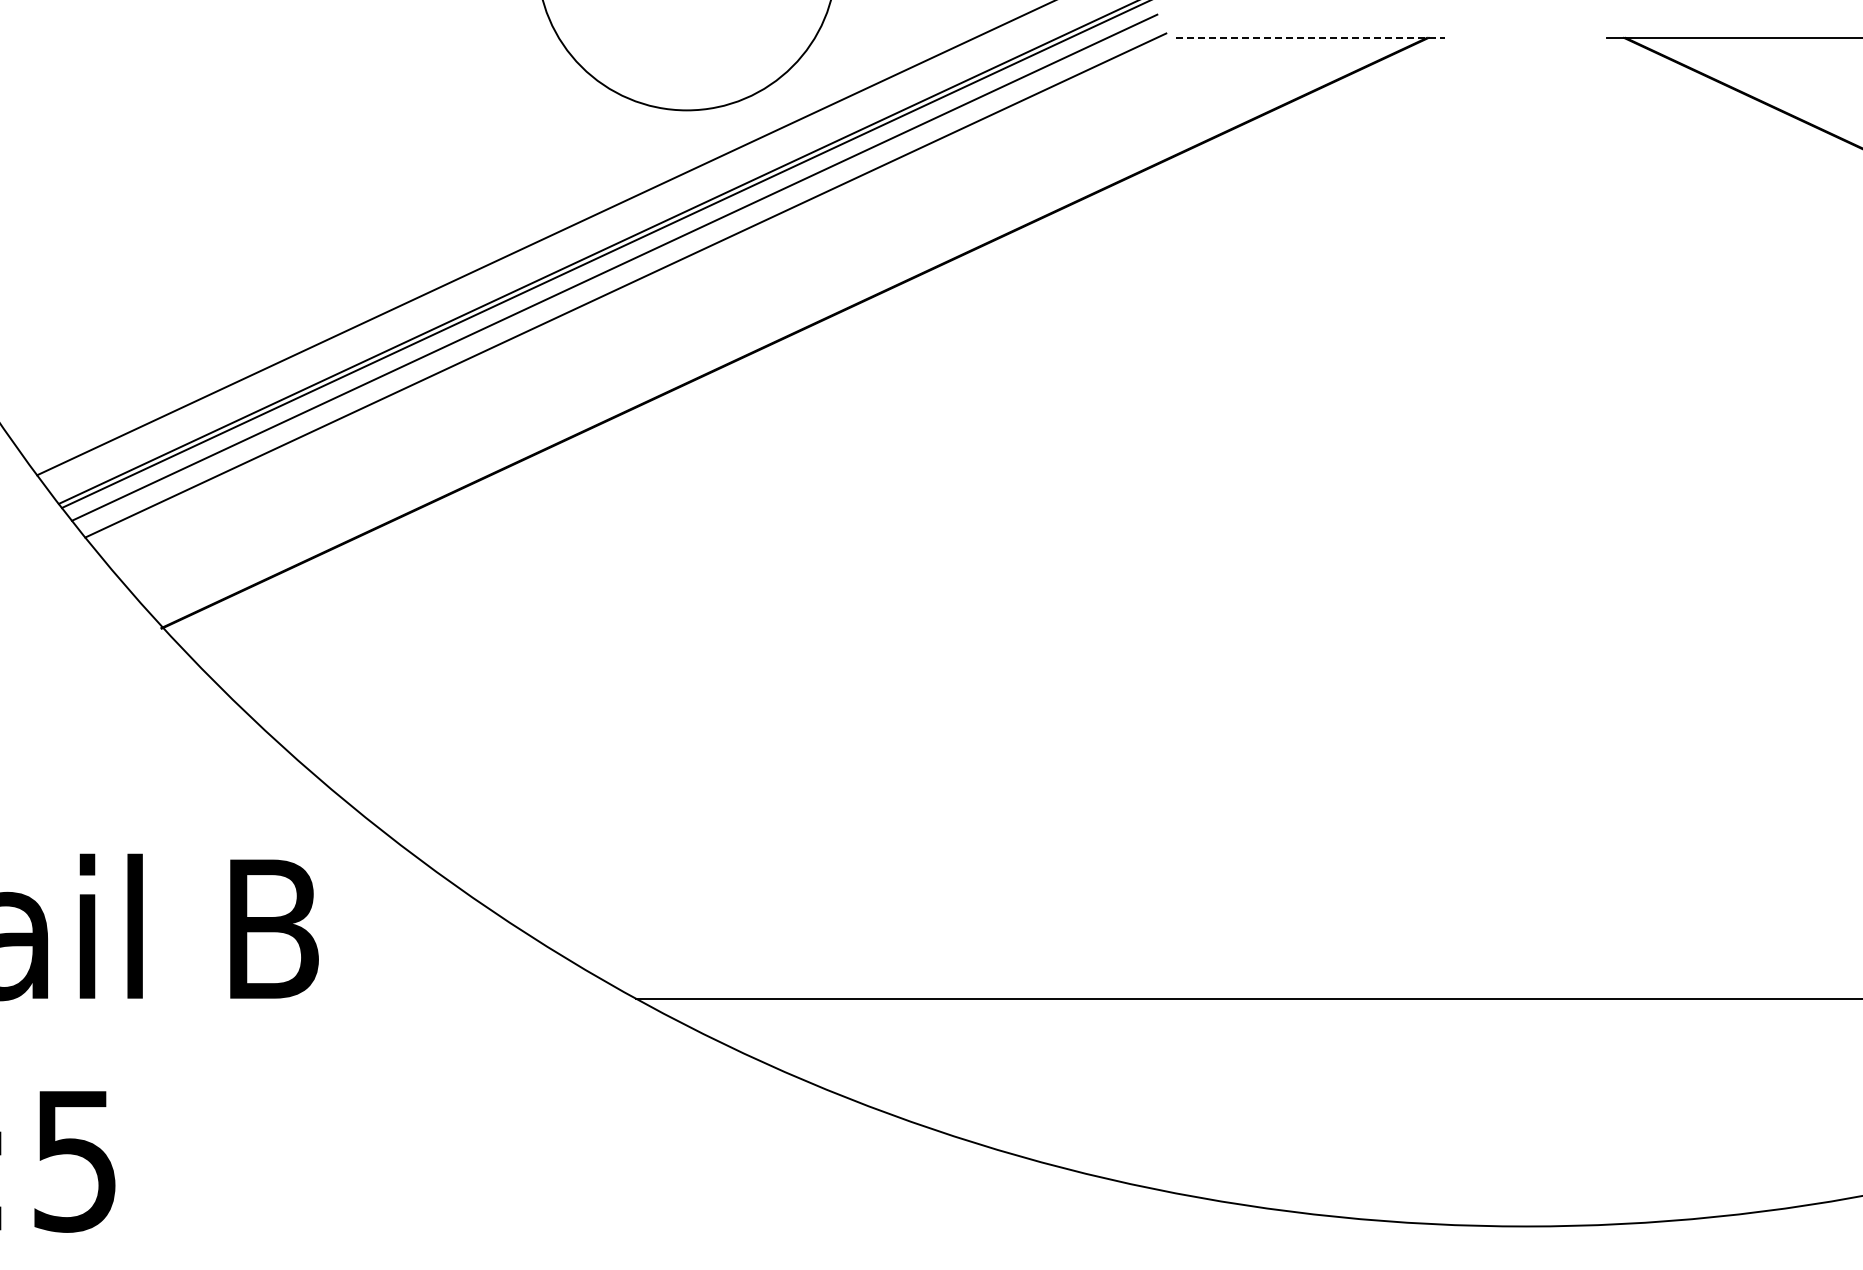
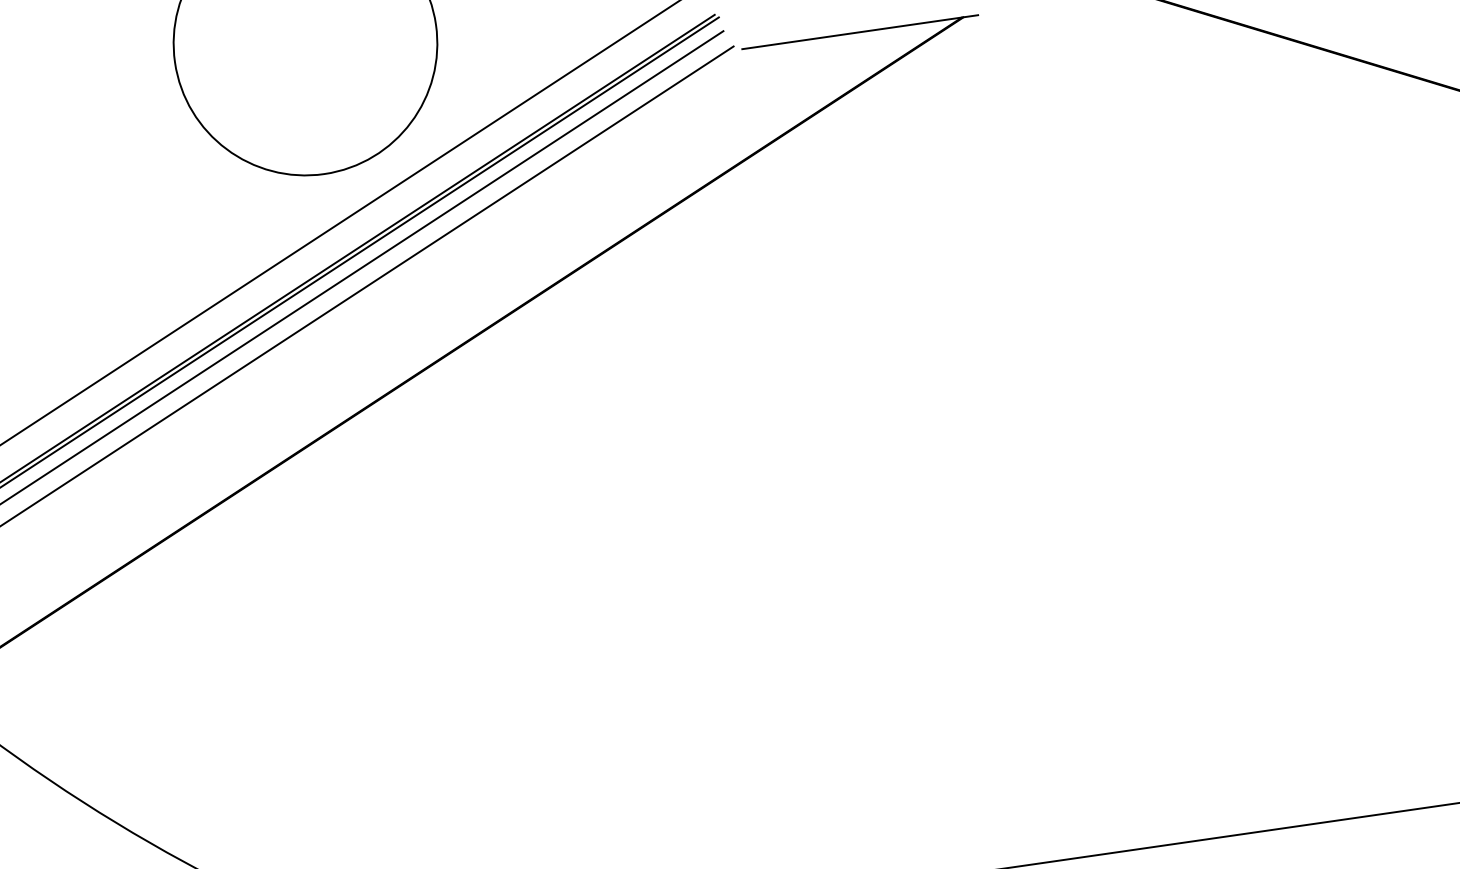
line: (1310, 37) -> (860, 31), dashed -> solid

